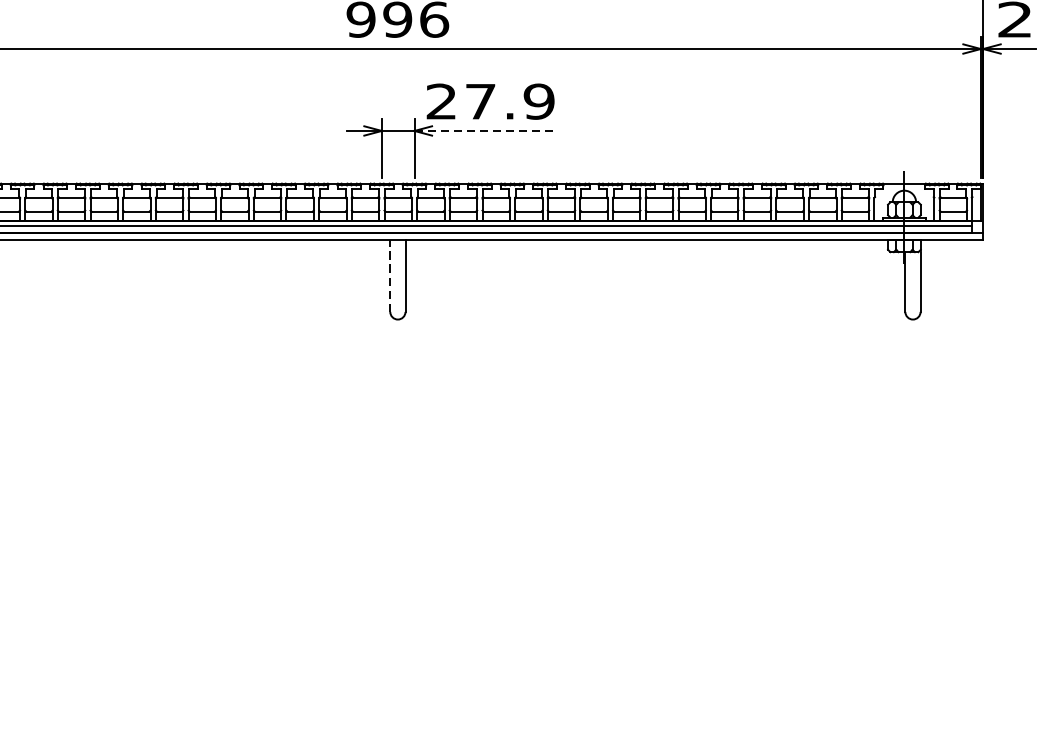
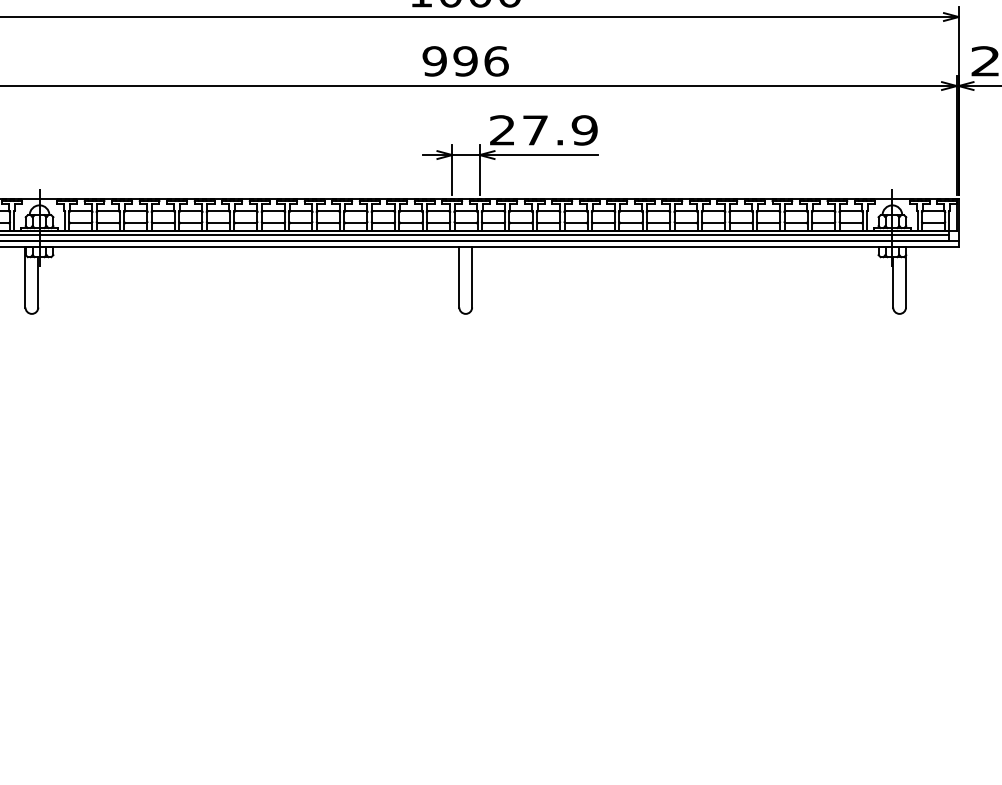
line: (485, 131) -> (539, 155), dashed -> solid
line: (390, 275) -> (459, 276), dashed -> solid

